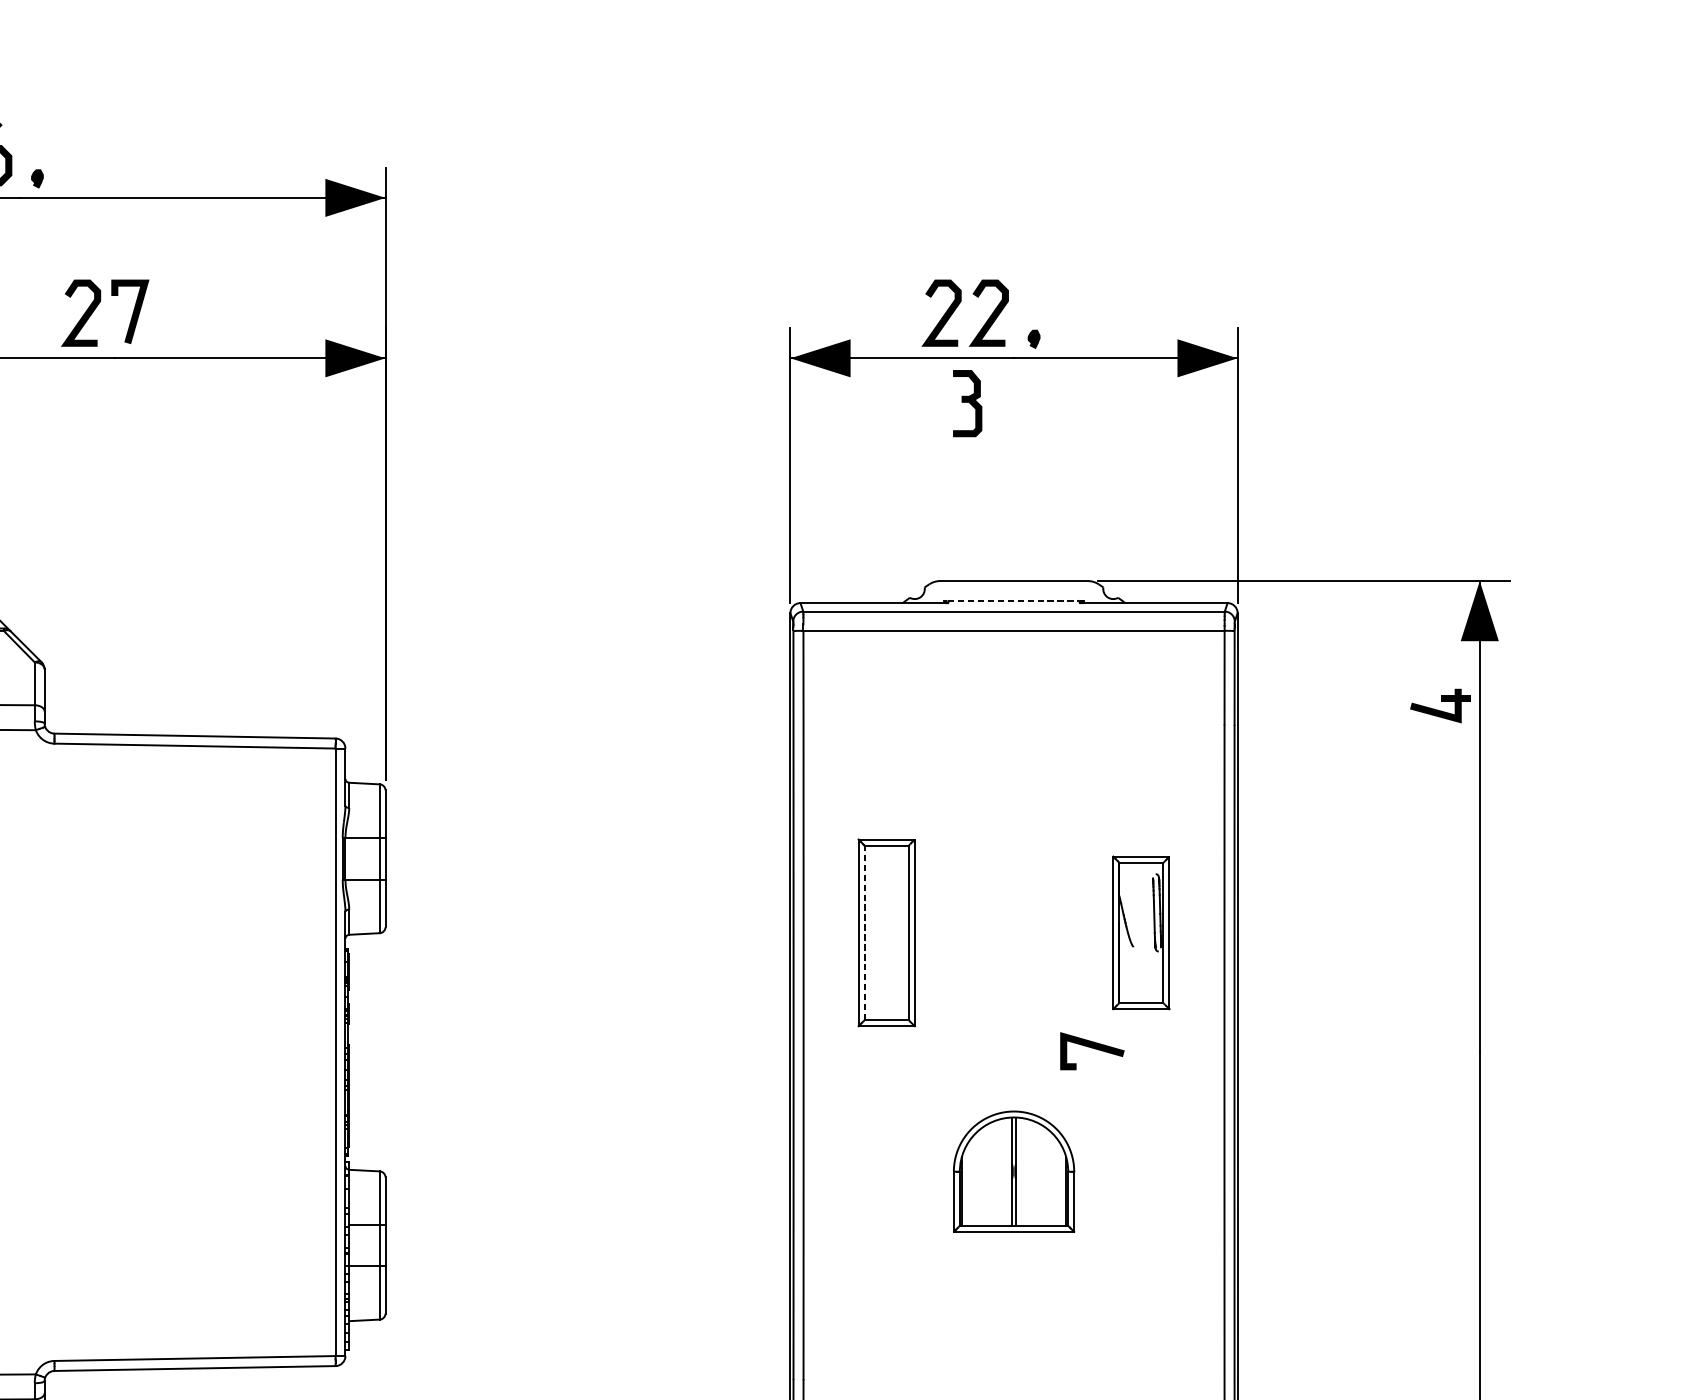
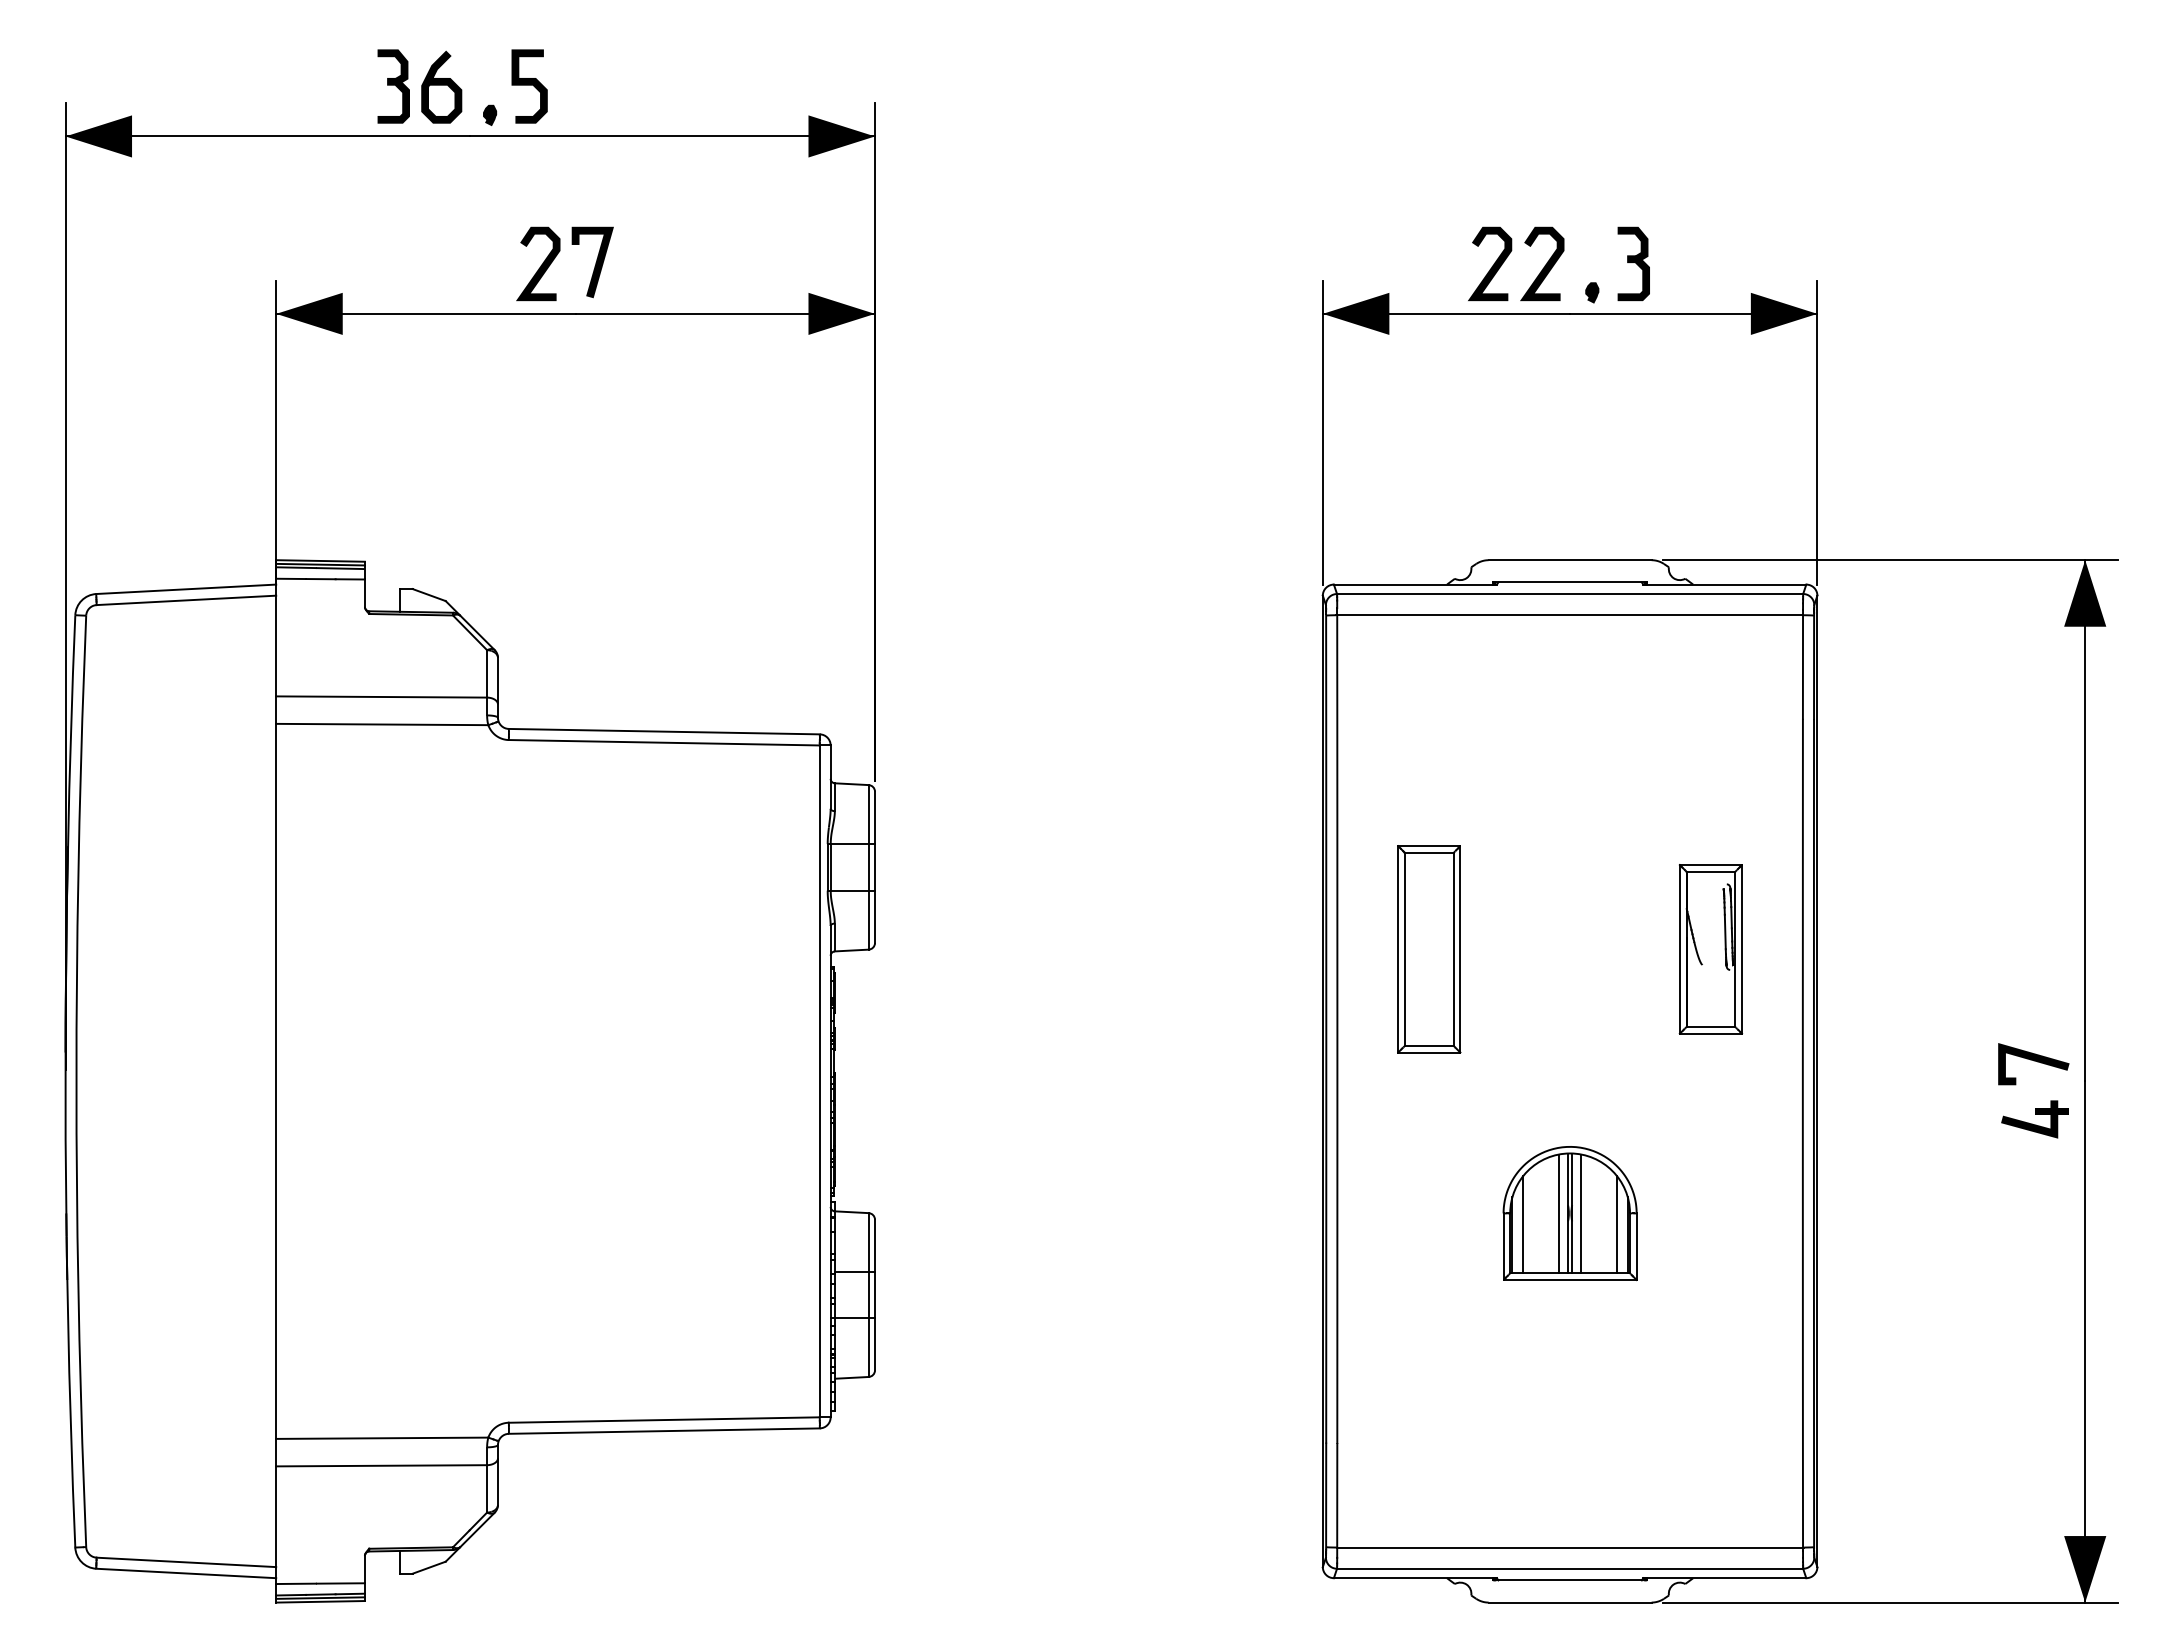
curve: (73, 151) -> (529, 85), added
part: (967, 403) -> (1633, 263), moved
line: (1014, 601) -> (1570, 582), dashed -> solid
part: (1440, 706) -> (2034, 1119), moved
line: (864, 932) -> (1404, 948), dashed -> solid
line: (1092, 1048) -> (2033, 1061), moved
line: (1003, 1171) -> (1558, 1213), added
line: (1024, 1171) -> (1581, 1213), added
line: (971, 1181) -> (1523, 1224), added
line: (1055, 1181) -> (1616, 1224), added

